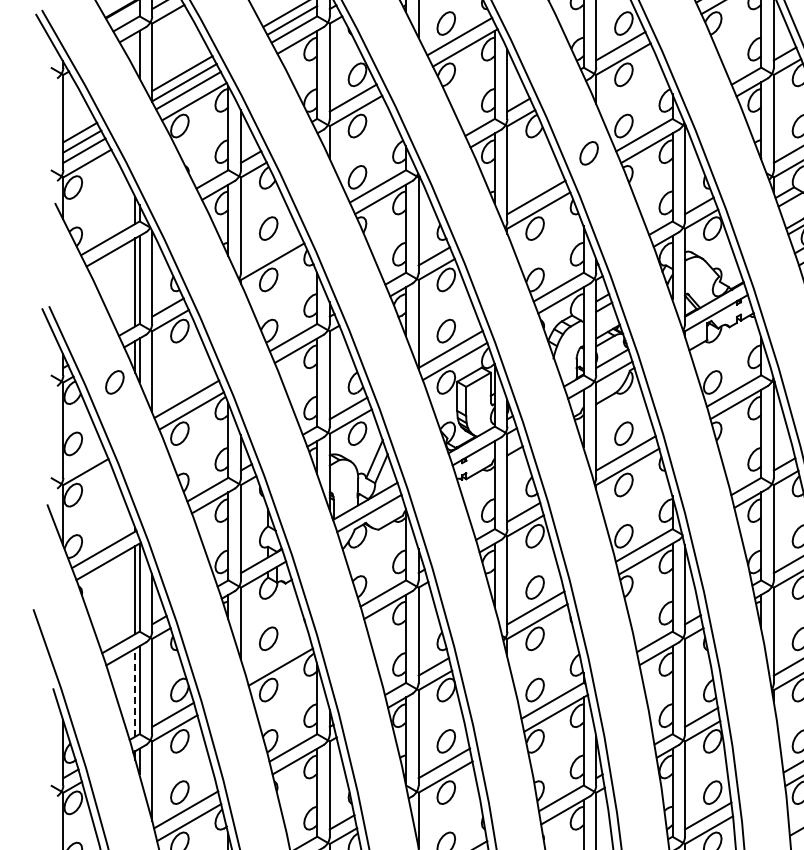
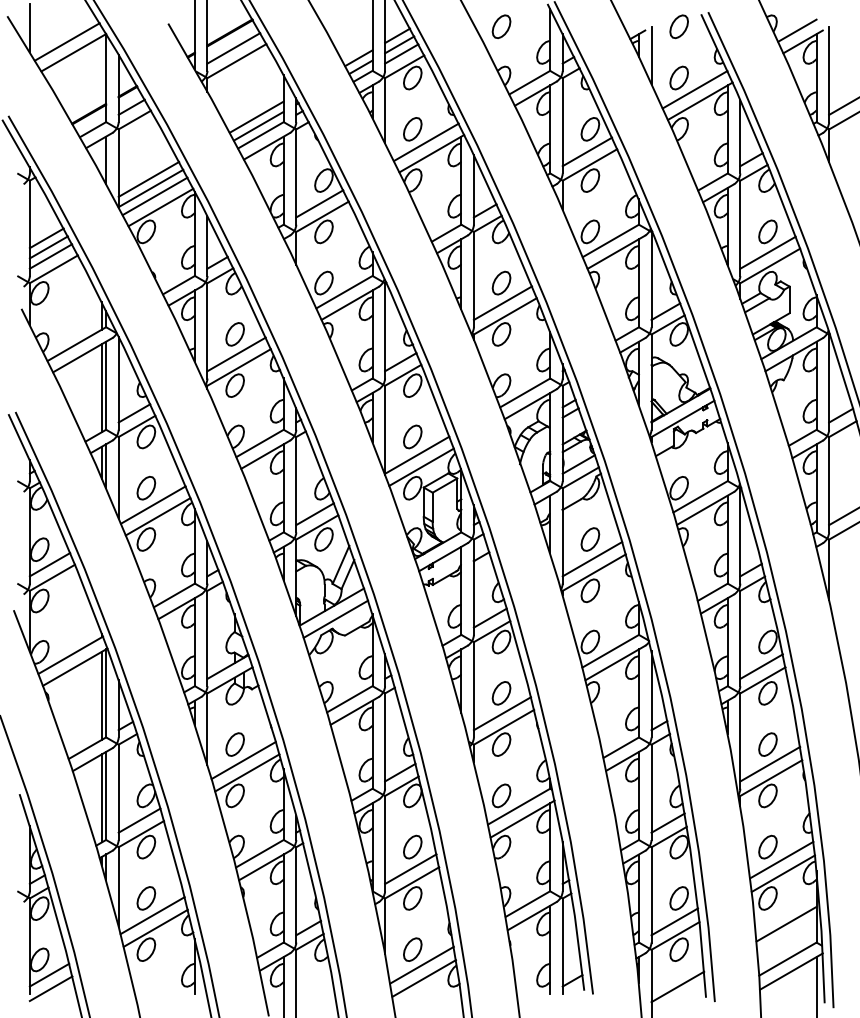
part: (589, 152) -> (501, 282), moved
line: (270, 248) -> (236, 354), added
part: (115, 381) -> (146, 487), moved
line: (83, 458) -> (49, 564), added
line: (277, 654) -> (243, 760), added
line: (135, 691) -> (101, 797), dashed -> solid

